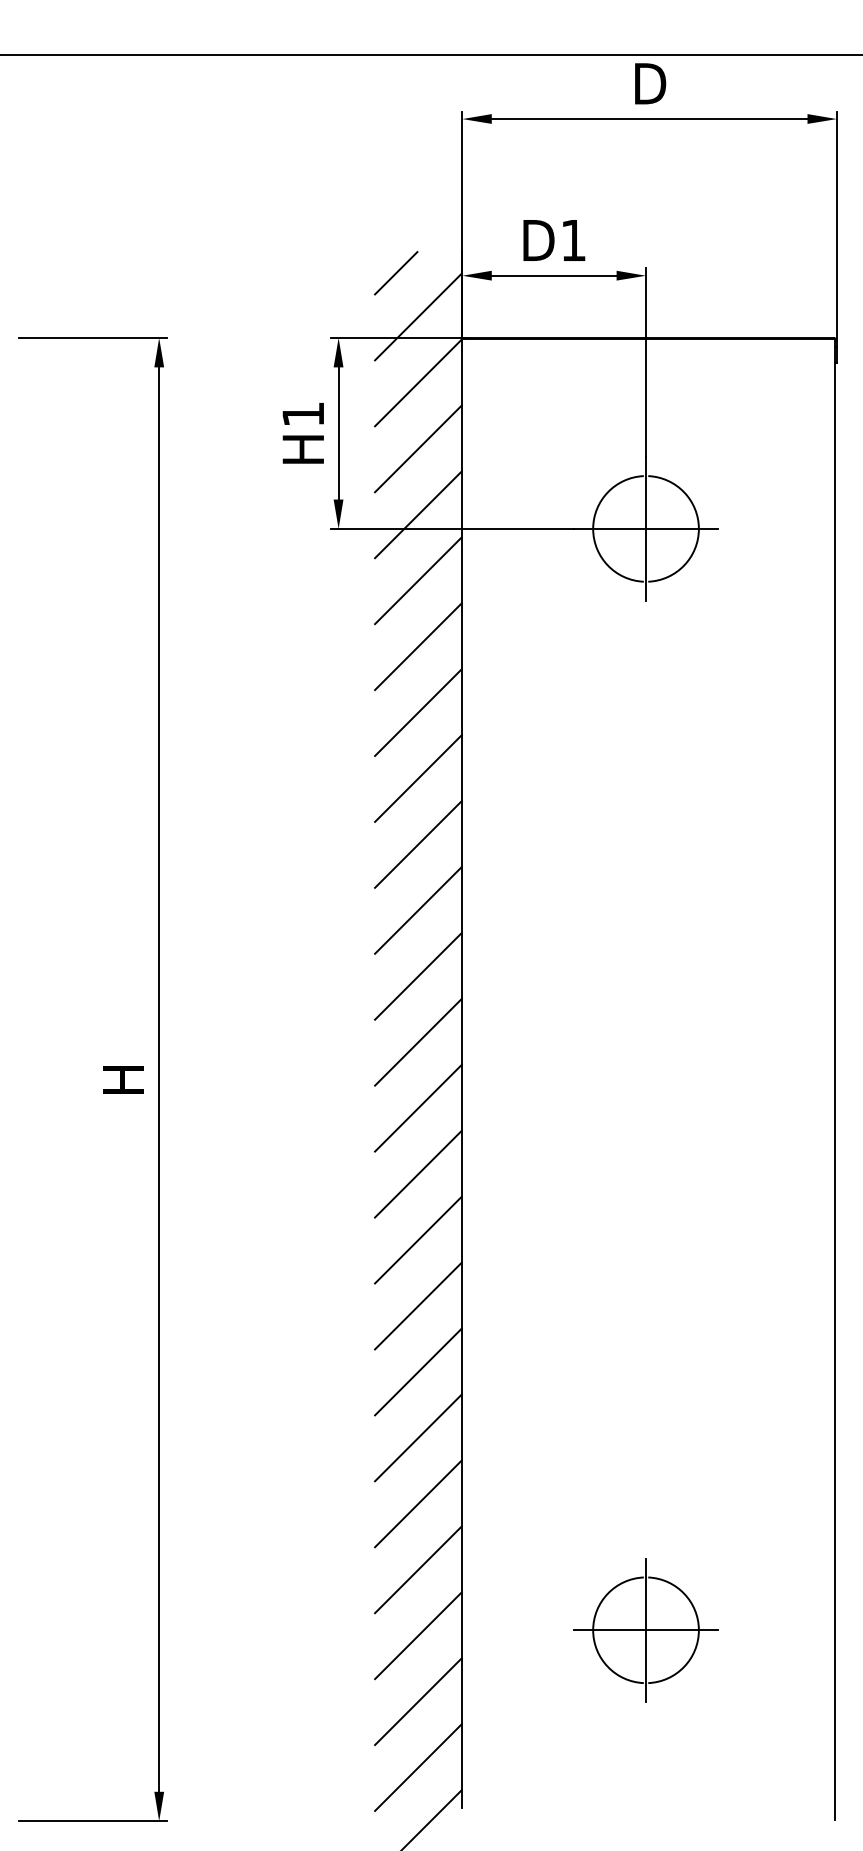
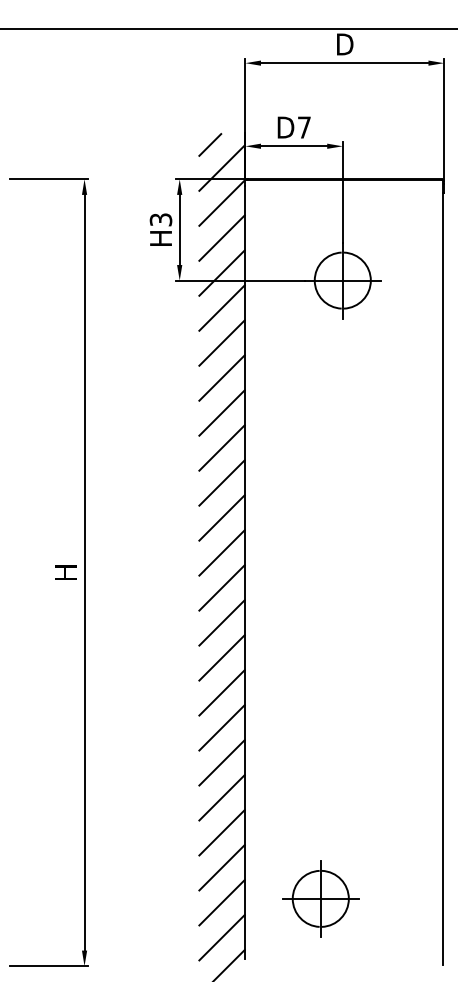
text: (573, 240) -> (304, 127), D1 -> D7
text: (302, 413) -> (160, 219), H1 -> H3
part: (645, 1629) -> (320, 898), moved

